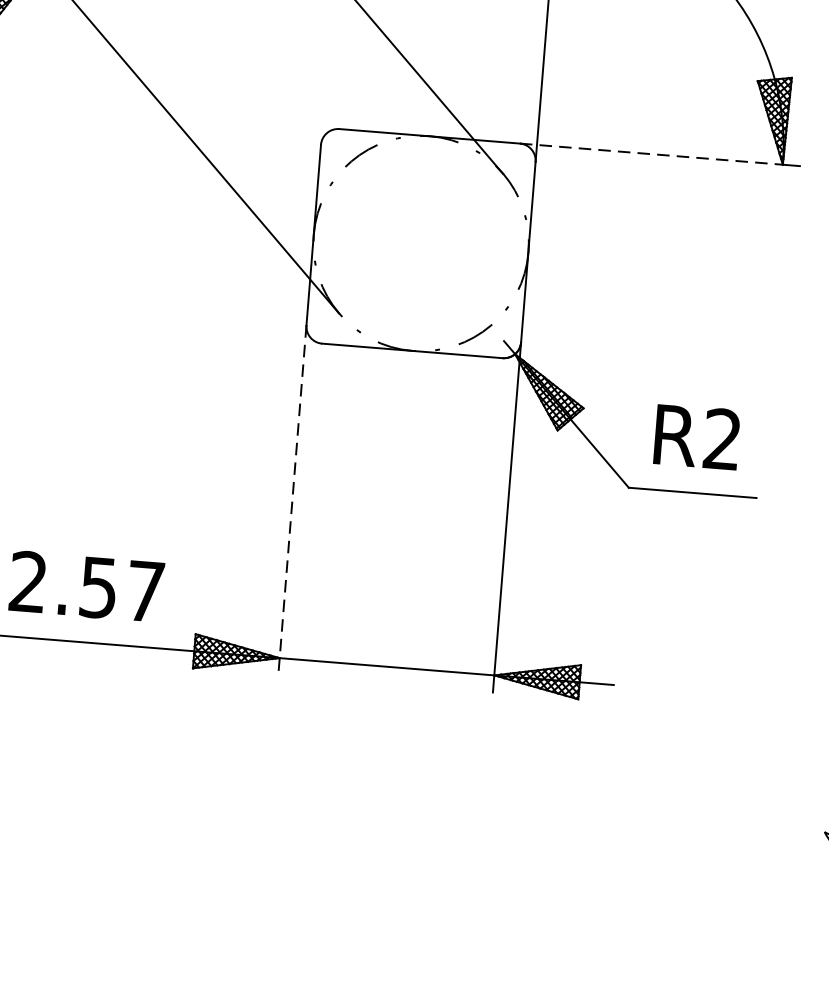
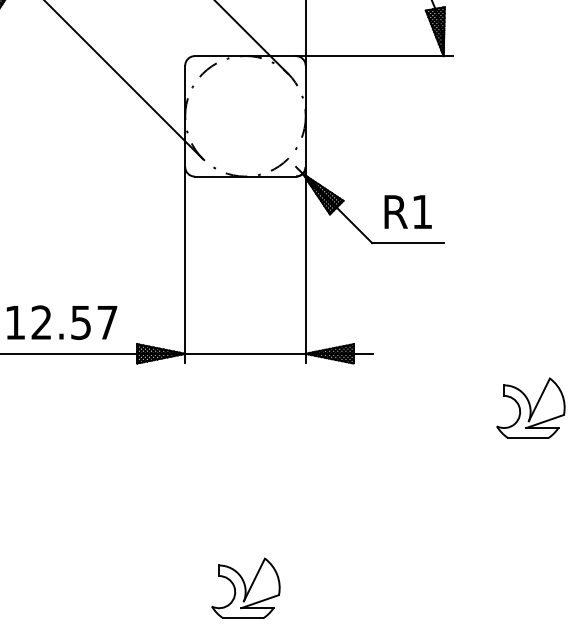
line: (650, 154) -> (369, 56), dashed -> solid
text: (721, 438) -> (421, 211), R2 -> R1
line: (292, 500) -> (185, 265), dashed -> solid

